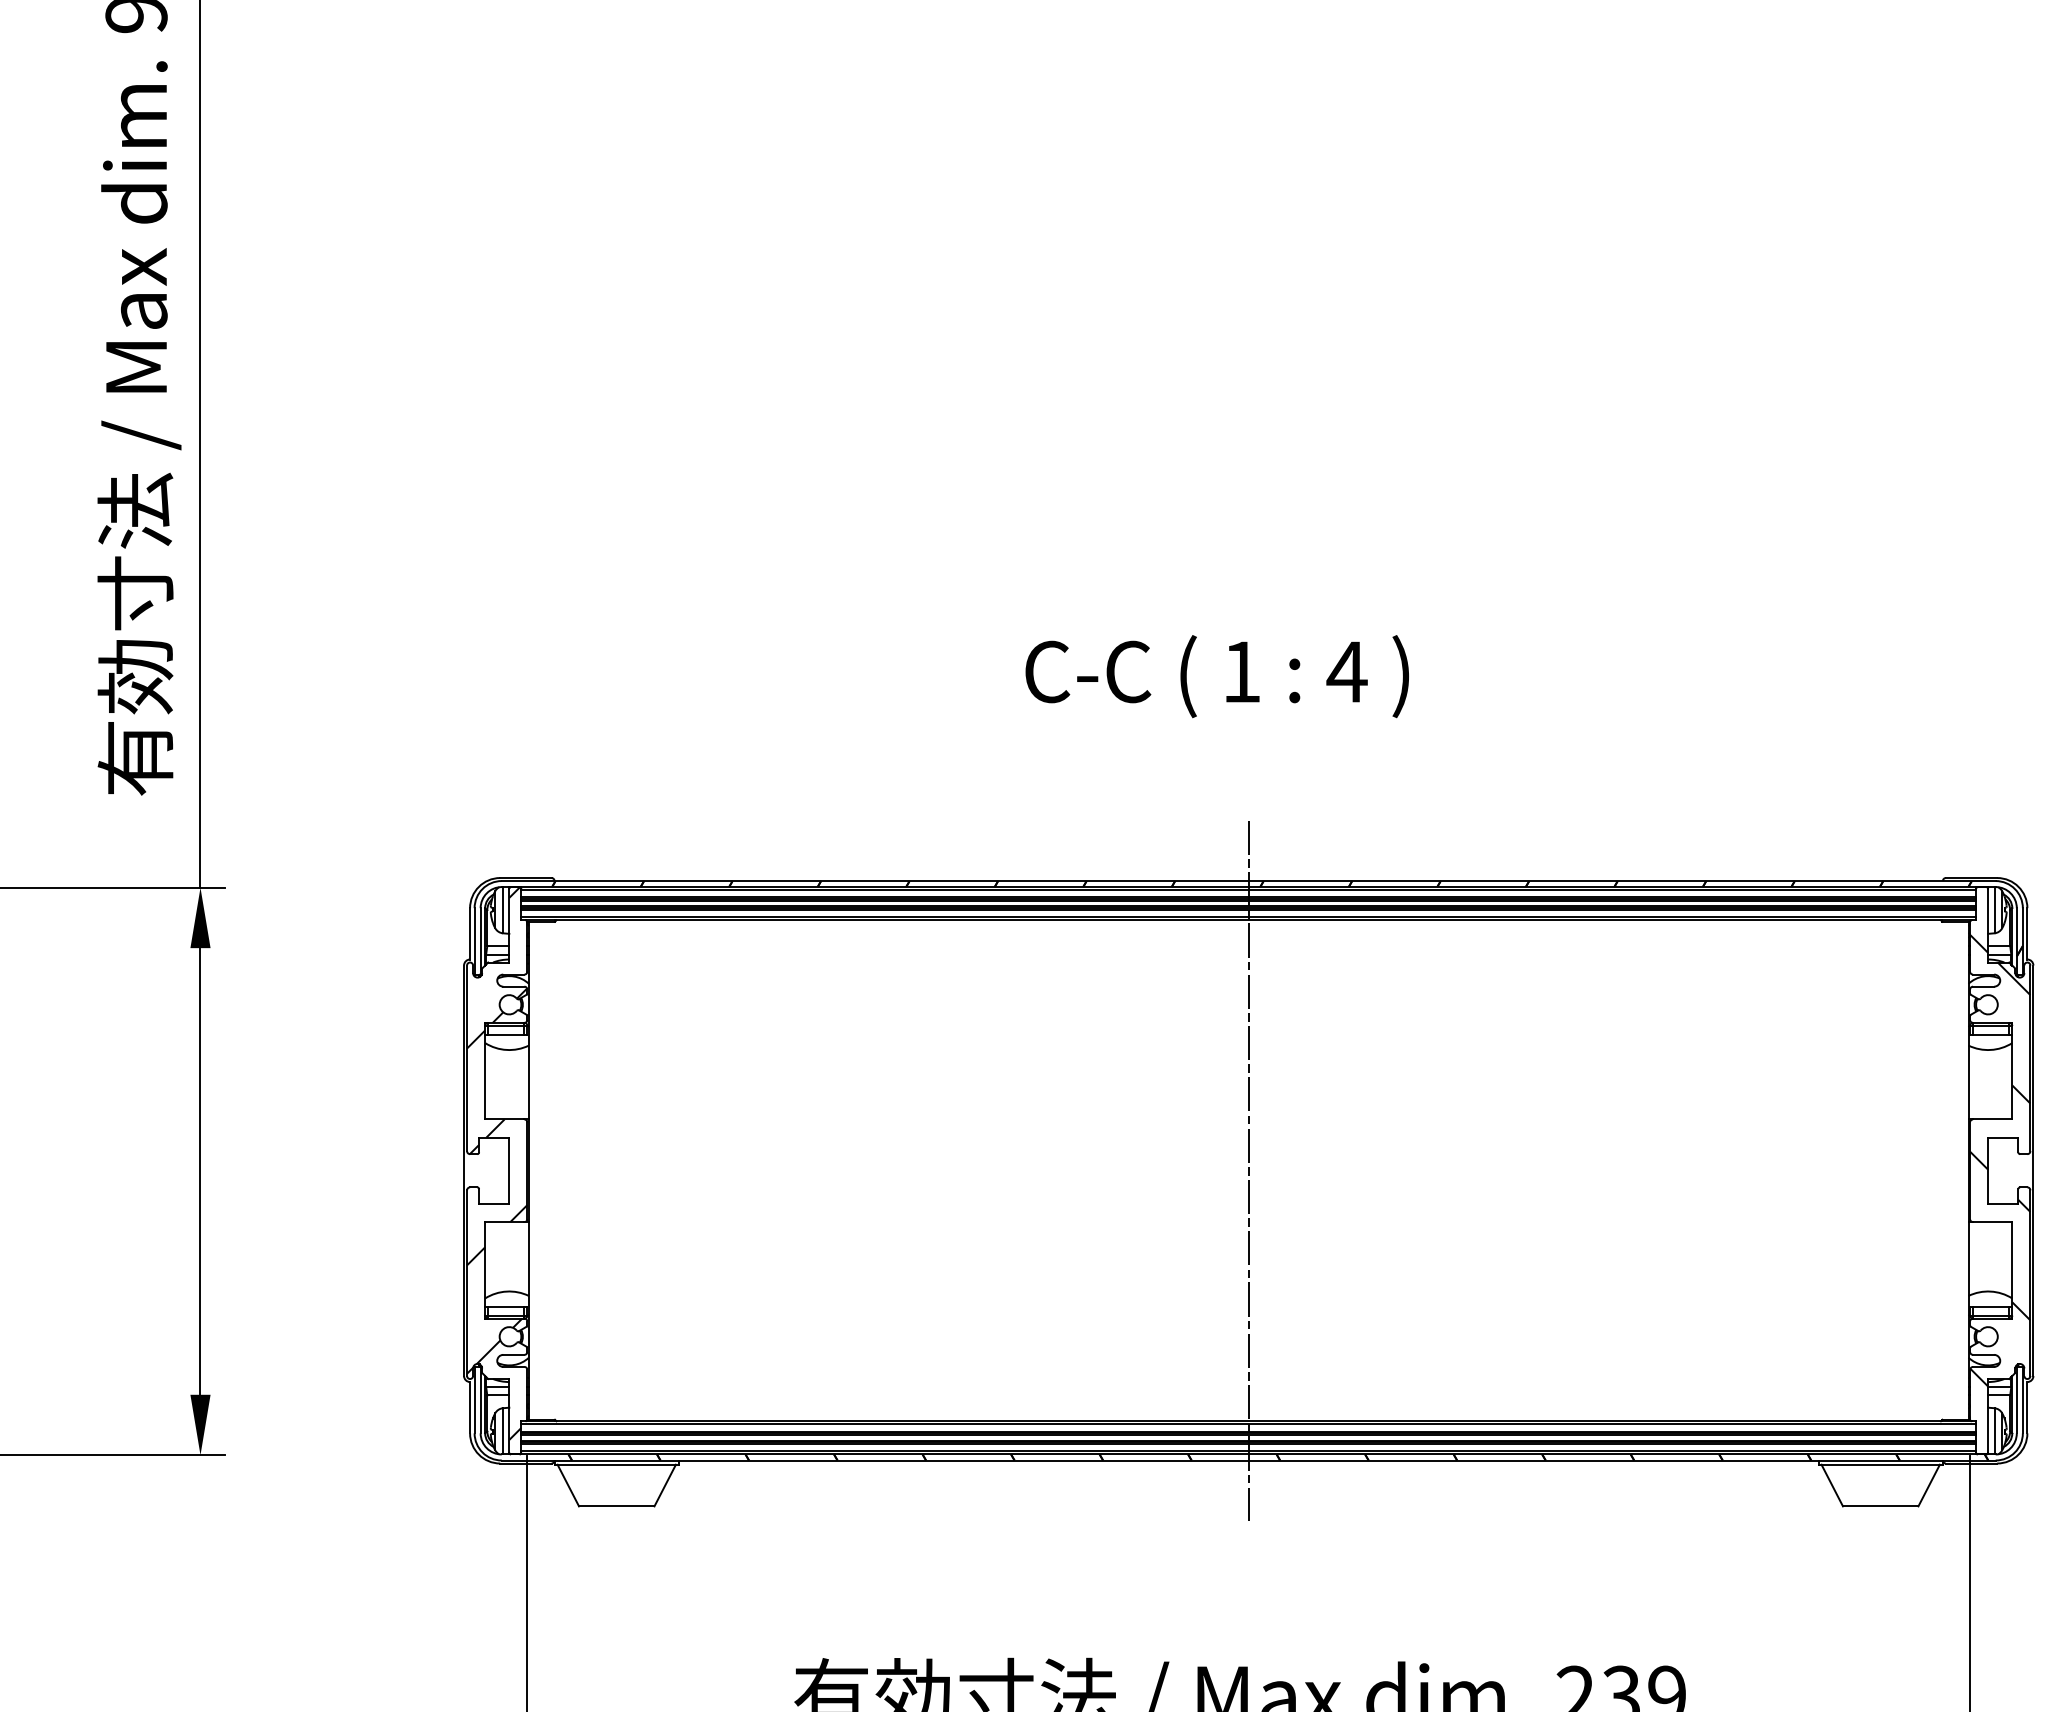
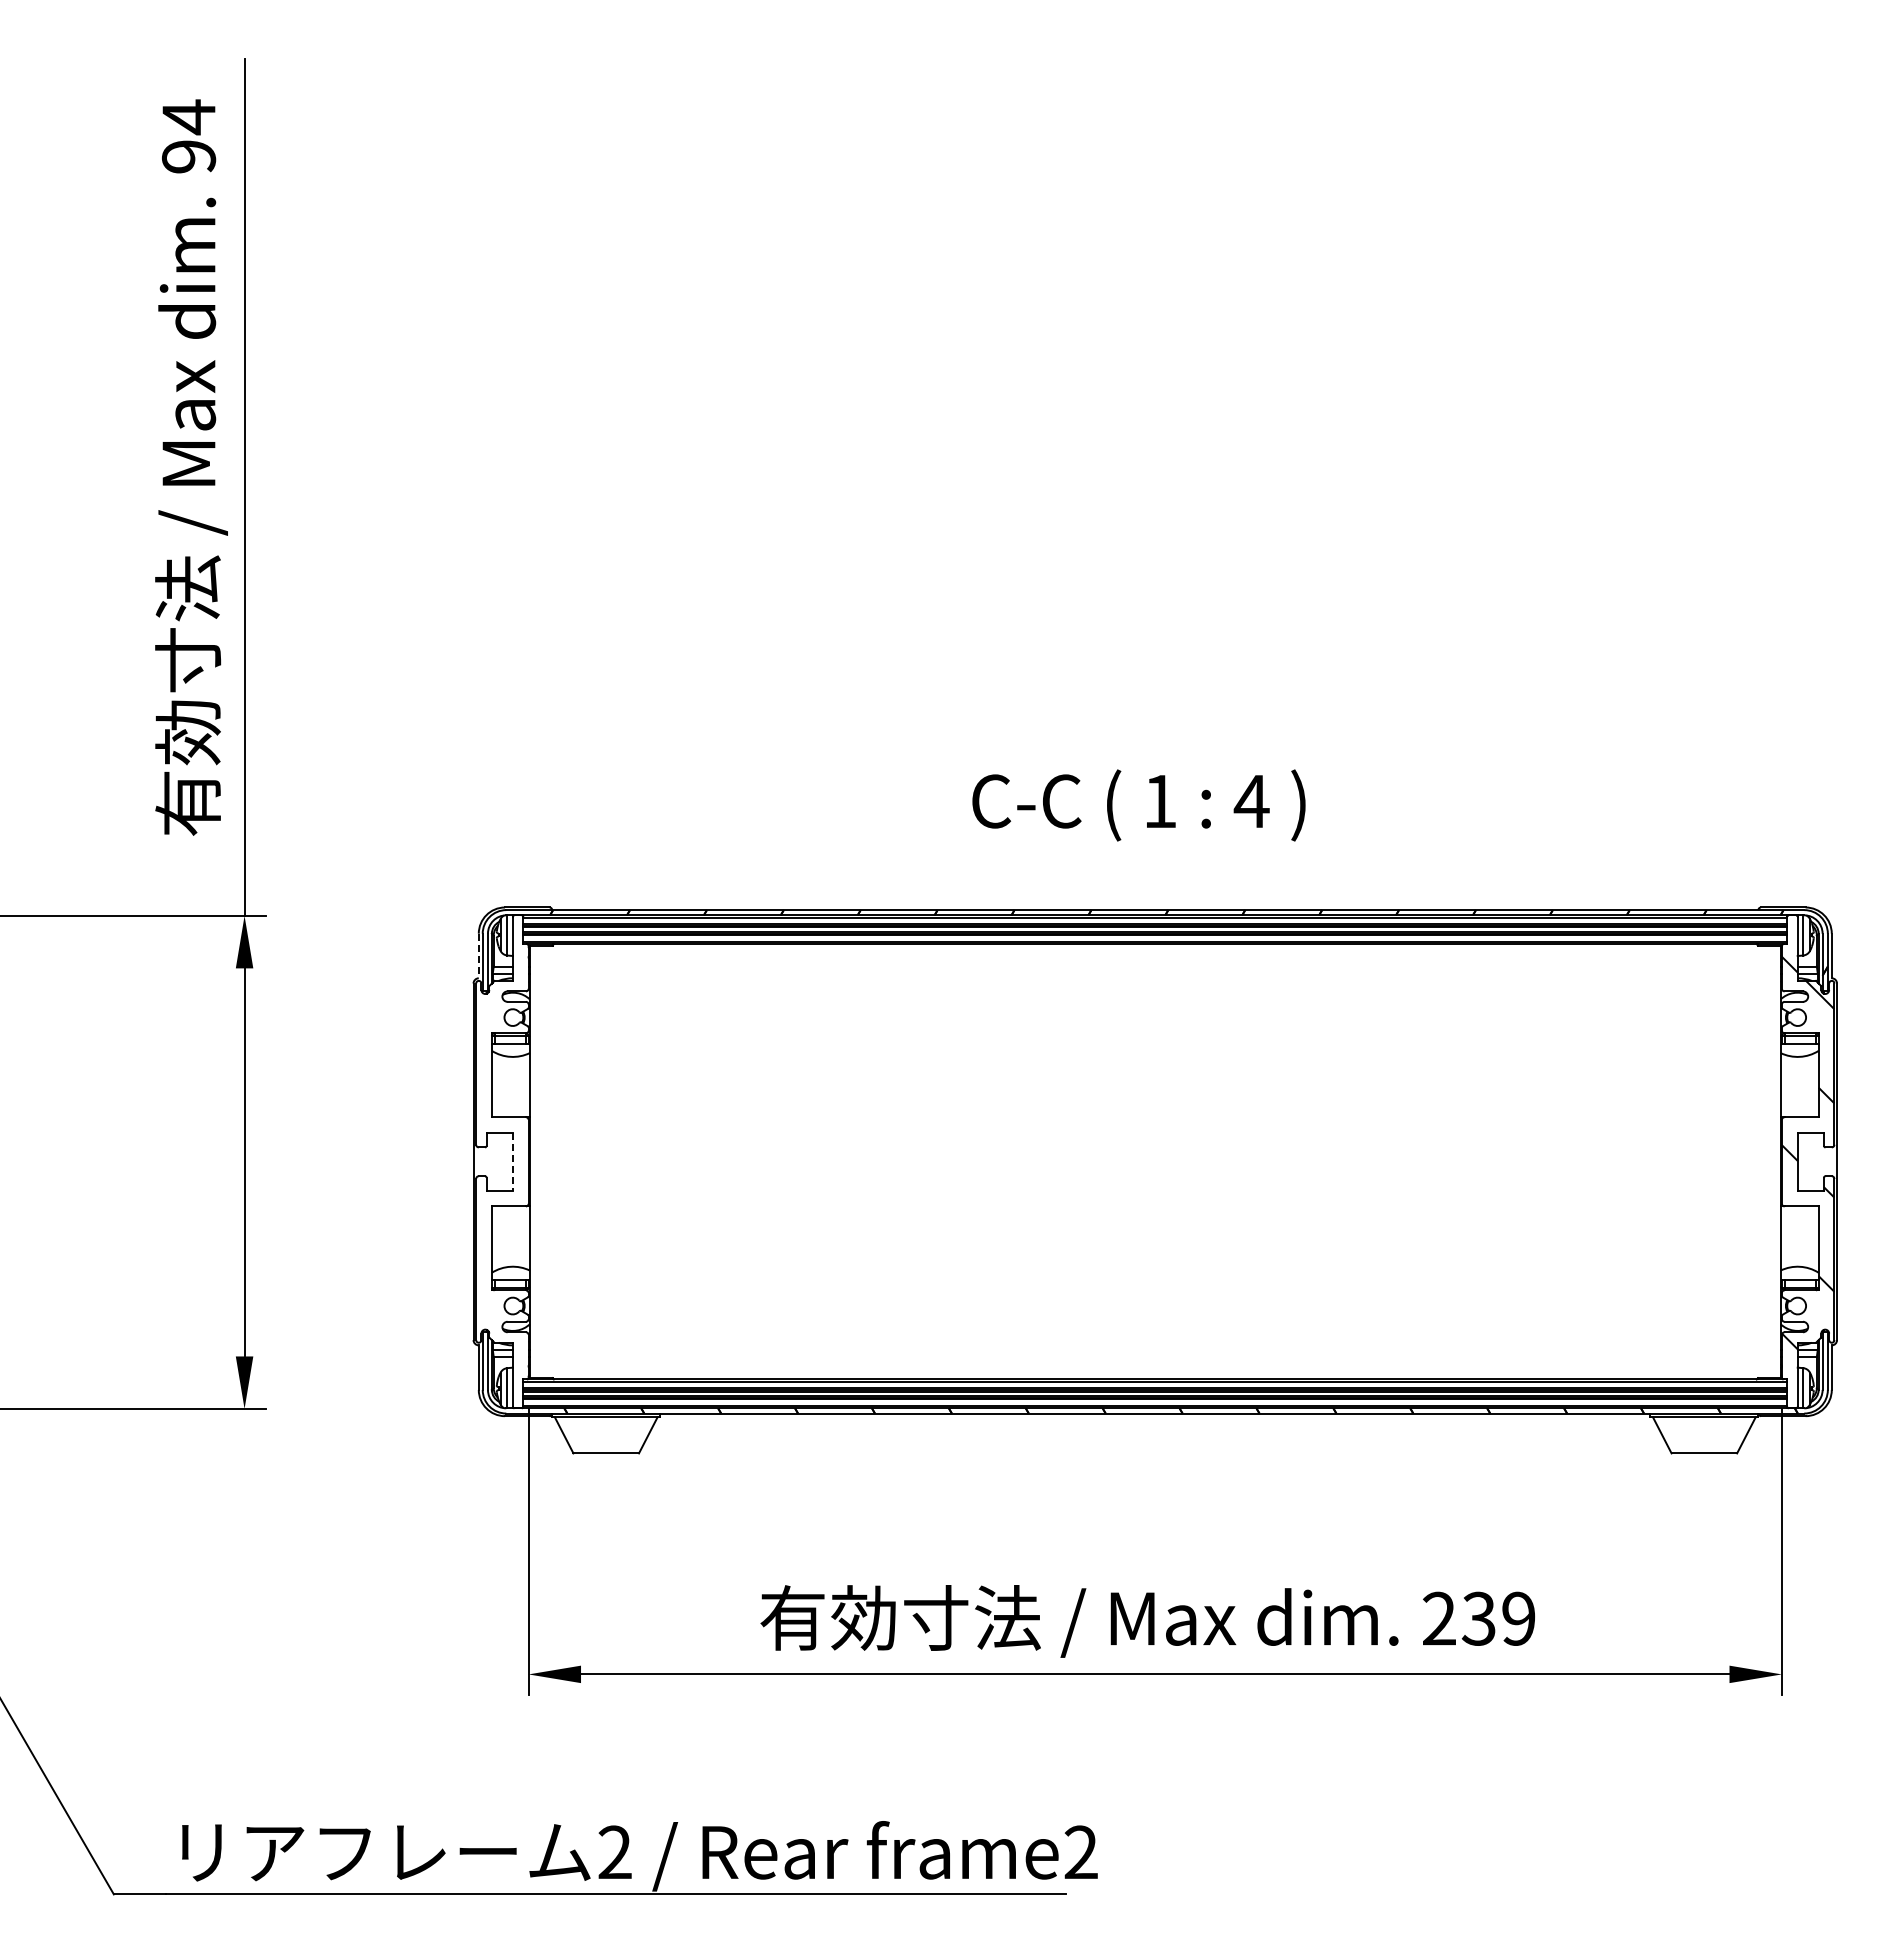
text: (1216, 676) -> (1138, 805), moved
line: (469, 934) -> (478, 956), solid -> dashed
hatch: (497, 1163) -> (502, 1155), removed
line: (508, 1170) -> (512, 1161), solid -> dashed
line: (1248, 1170) -> (1155, 1161), removed

